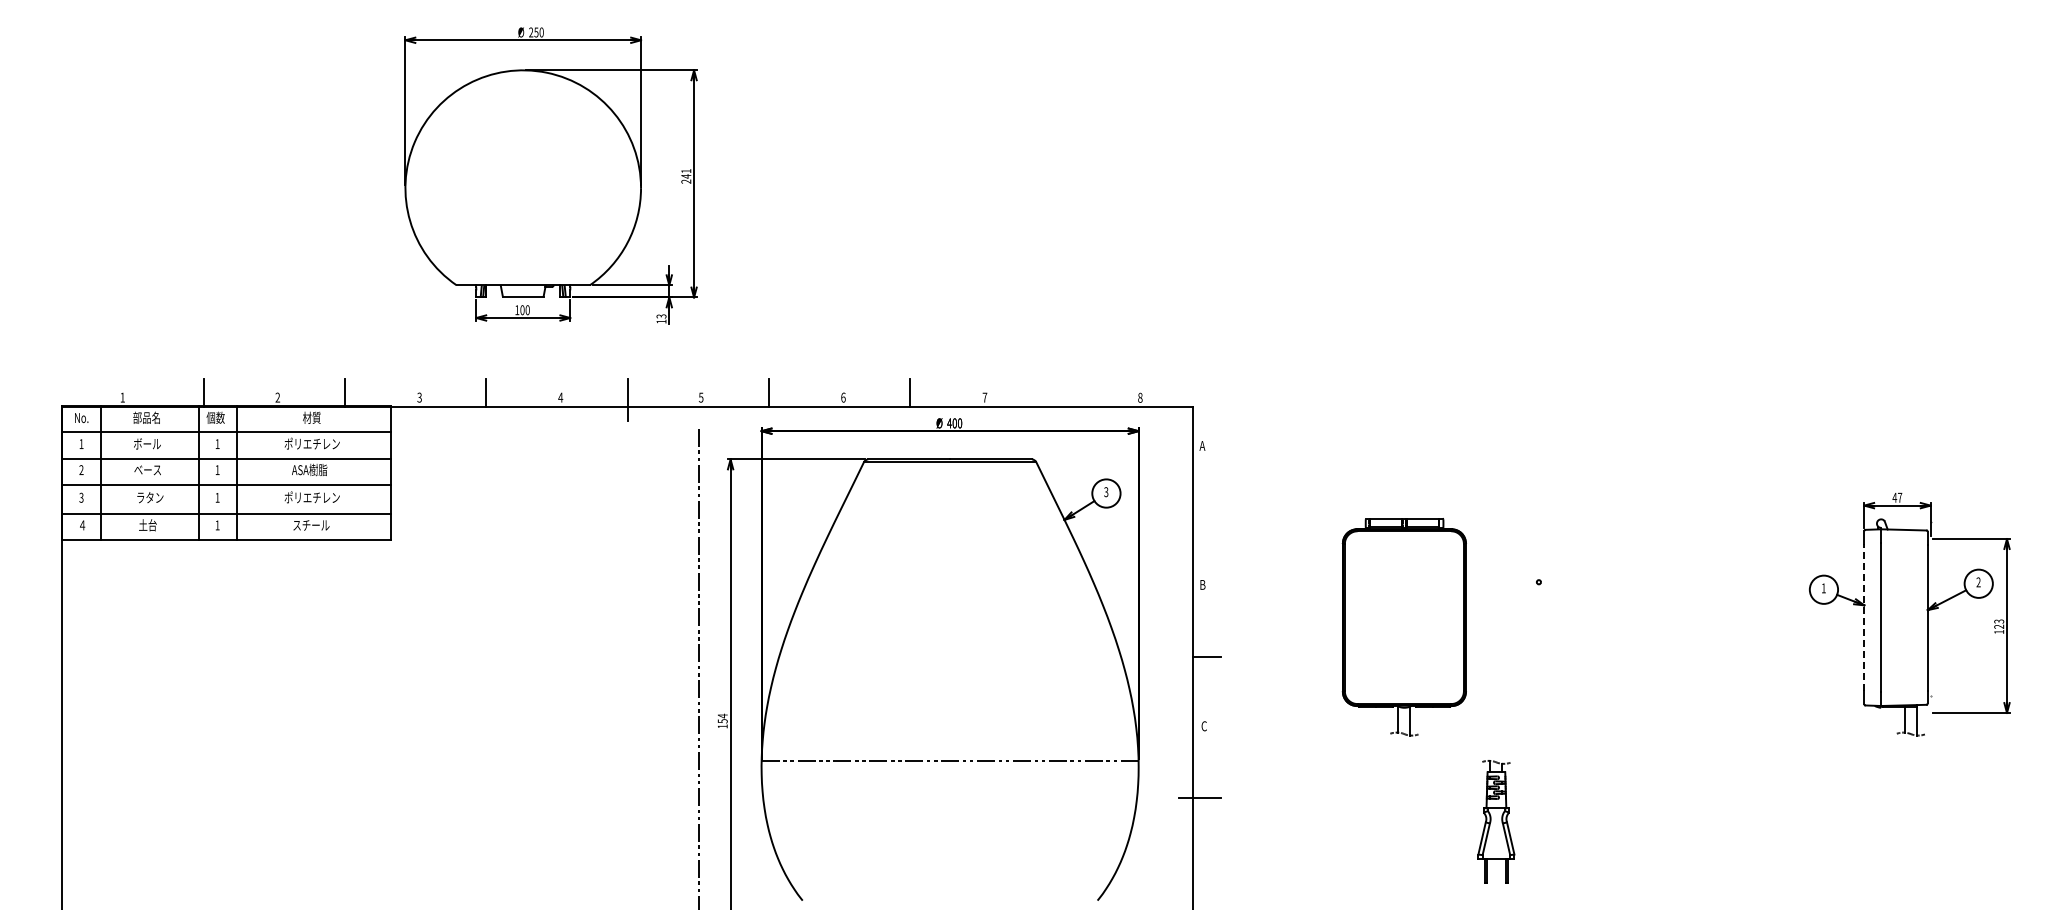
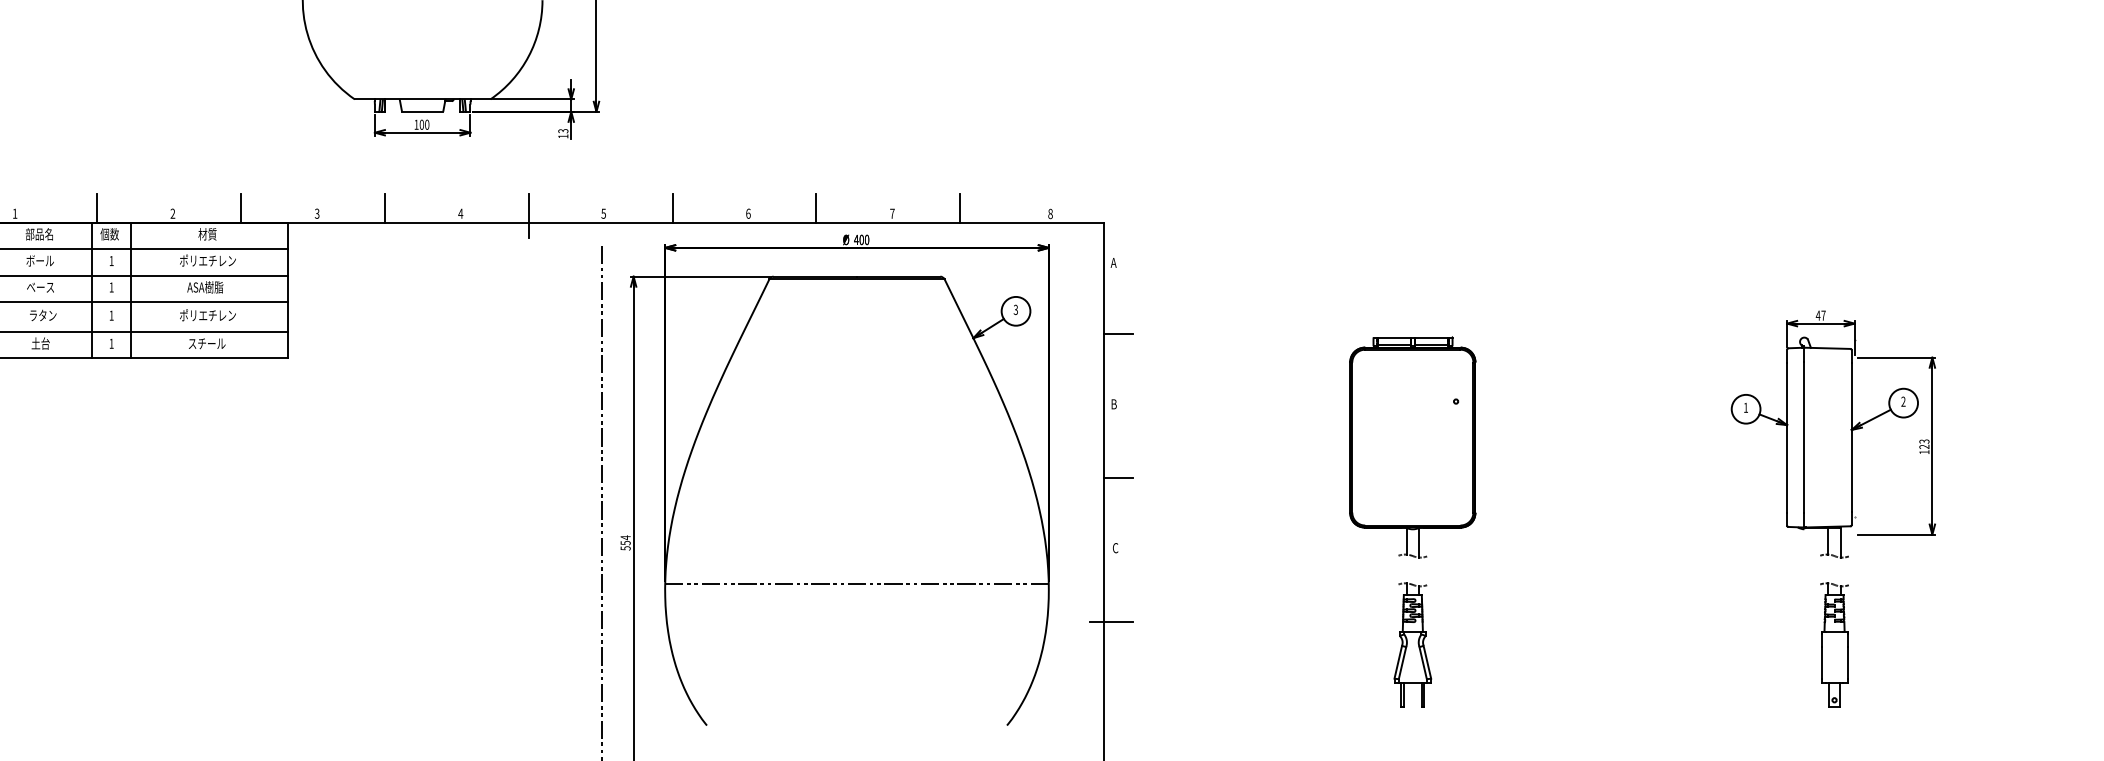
line: (1051, 392) -> (960, 208), added
line: (1206, 515) -> (1117, 333), added
line: (1864, 617) -> (1787, 437), dashed -> solid
part: (1403, 627) -> (1411, 447), moved
text: (722, 726) -> (625, 548), 154 -> 554
part: (1910, 821) -> (1834, 645), added

